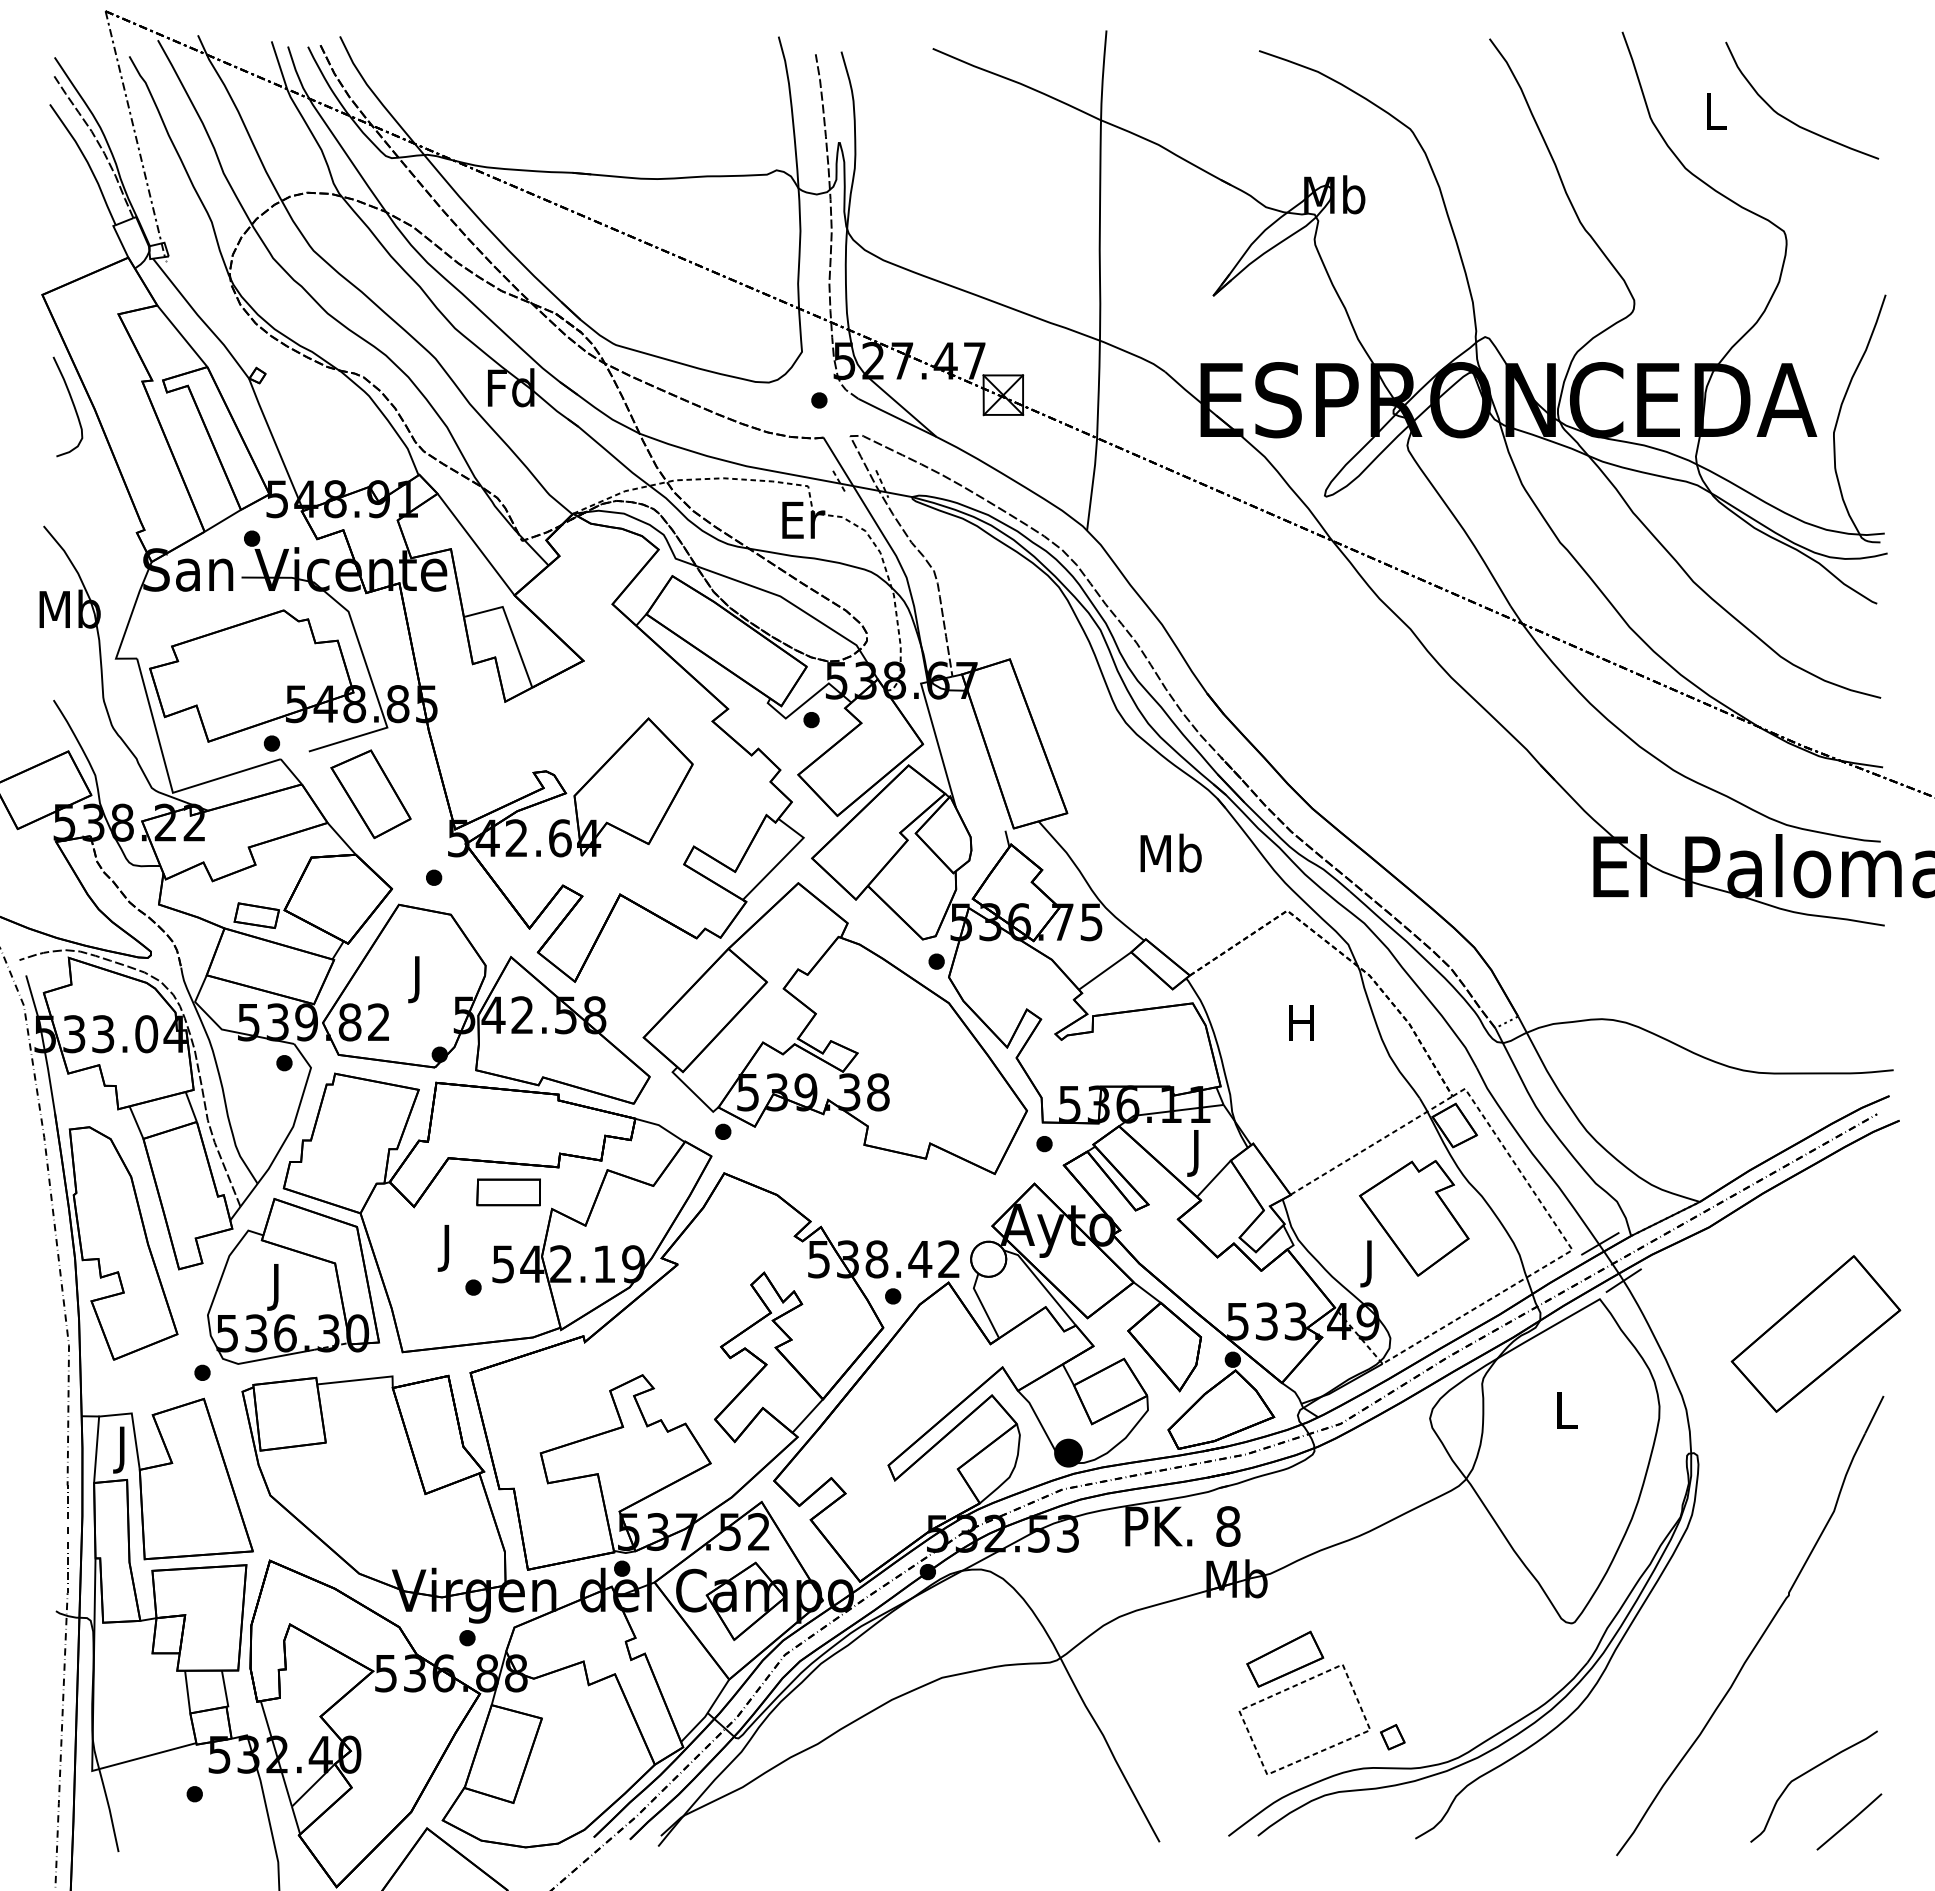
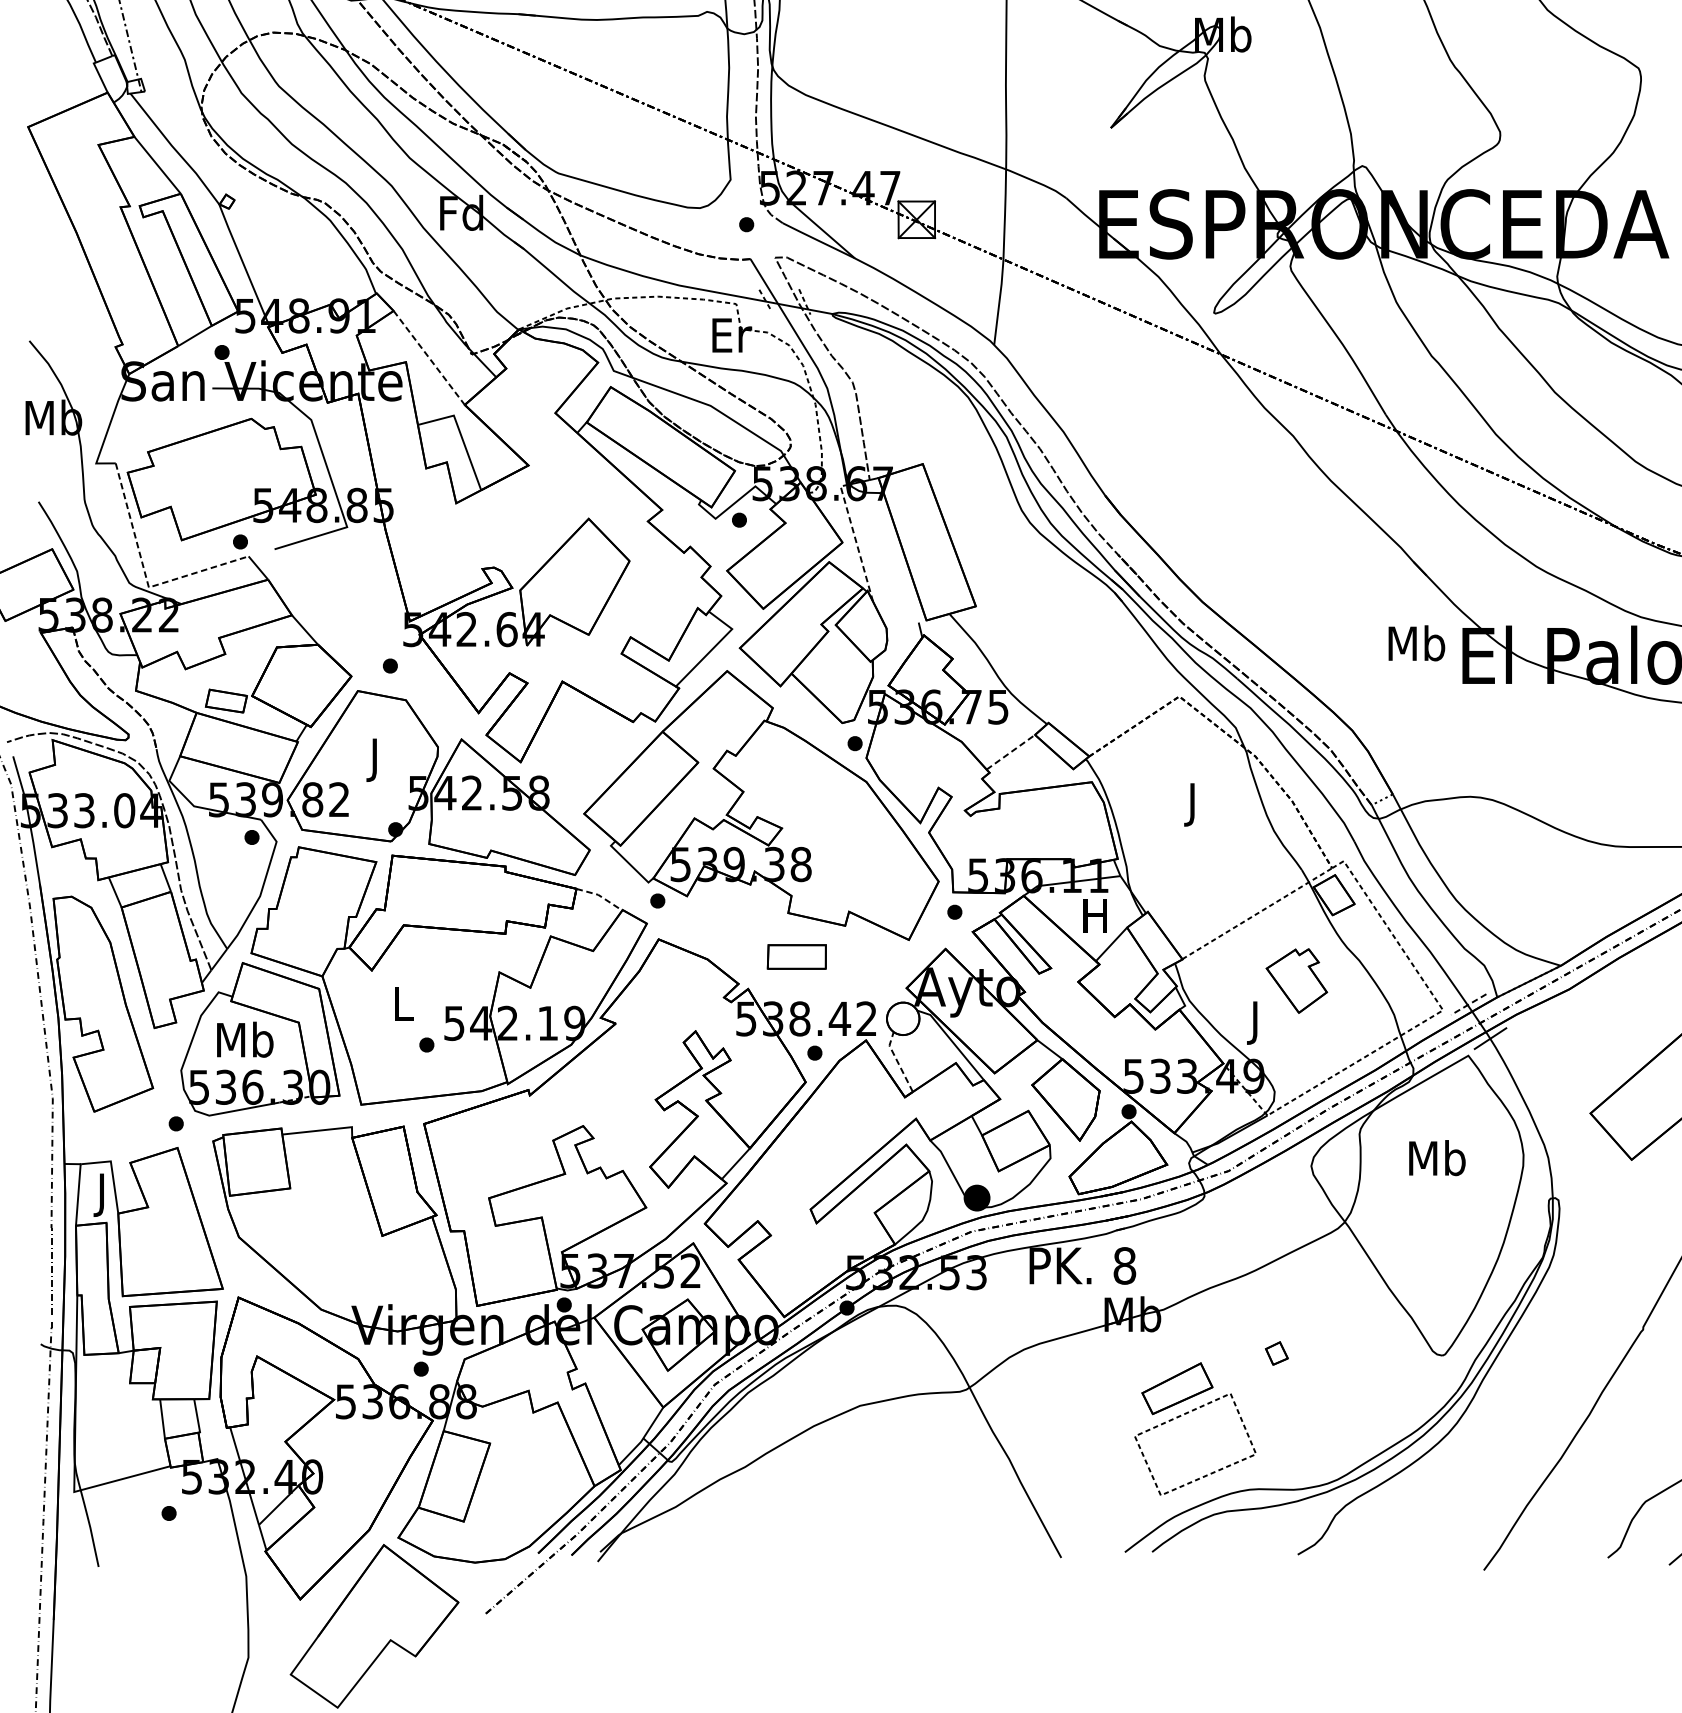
curve: (72, 404) -> (56, 228), removed
line: (476, 544) -> (429, 357), solid -> dashed
line: (937, 742) -> (855, 540), solid -> dashed
line: (169, 781) -> (145, 577), solid -> dashed
part: (370, 794) -> (331, 589), removed
text: (1170, 852) -> (1416, 642), moved
line: (1105, 970) -> (1011, 751), solid -> dashed
text: (1301, 1027) -> (1192, 804), H -> J
line: (661, 1126) -> (600, 896), solid -> dashed
text: (1196, 1153) -> (1095, 921), J -> H
part: (508, 1192) -> (796, 957), moved
part: (1414, 1218) -> (1296, 981), size x0.6
line: (1599, 1244) -> (1468, 1005), solid -> dashed
text: (447, 1248) -> (402, 1008), J -> L
text: (276, 1286) -> (244, 1044), J -> Mb
line: (982, 1305) -> (897, 1061), solid -> dashed
text: (1565, 1409) -> (1436, 1157), L -> Mb
part: (1392, 1737) -> (1276, 1353), moved

